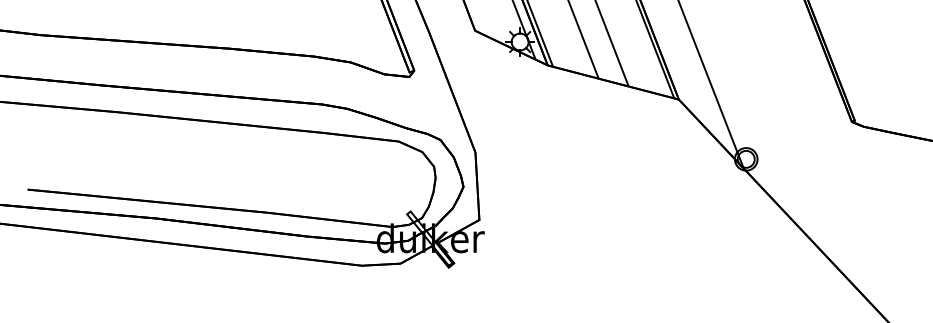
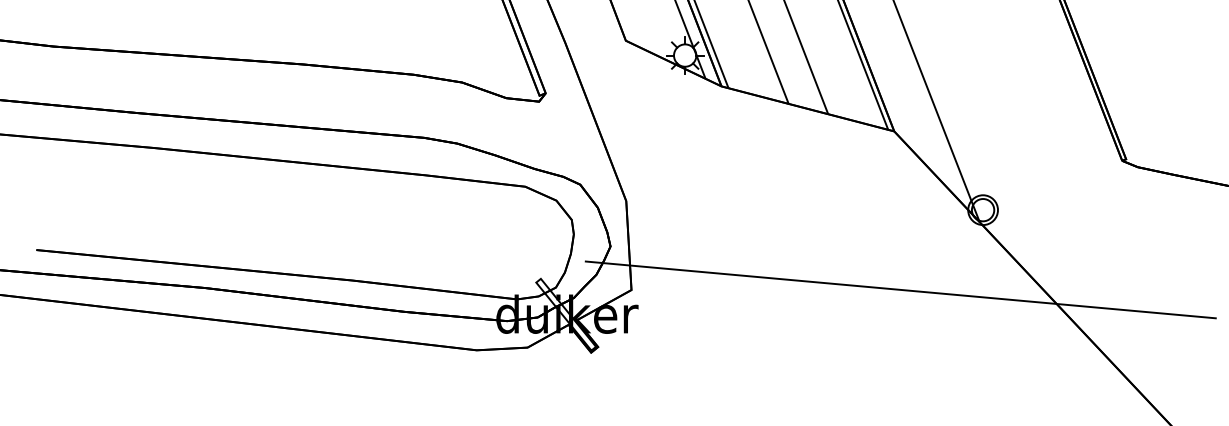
line: (683, 219) -> (900, 289), added

